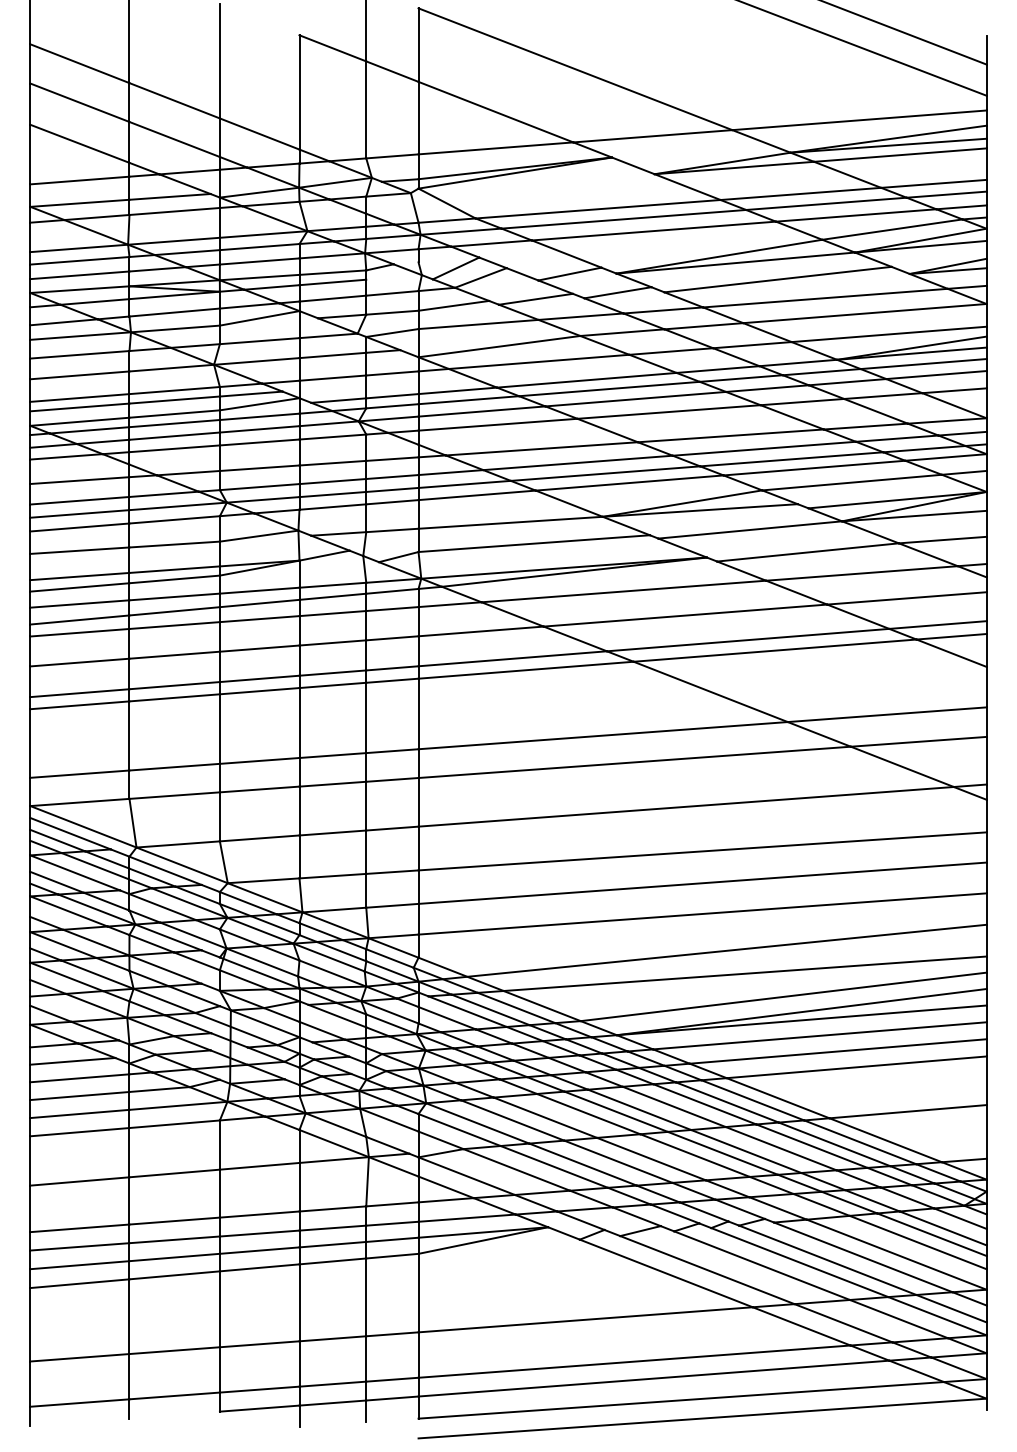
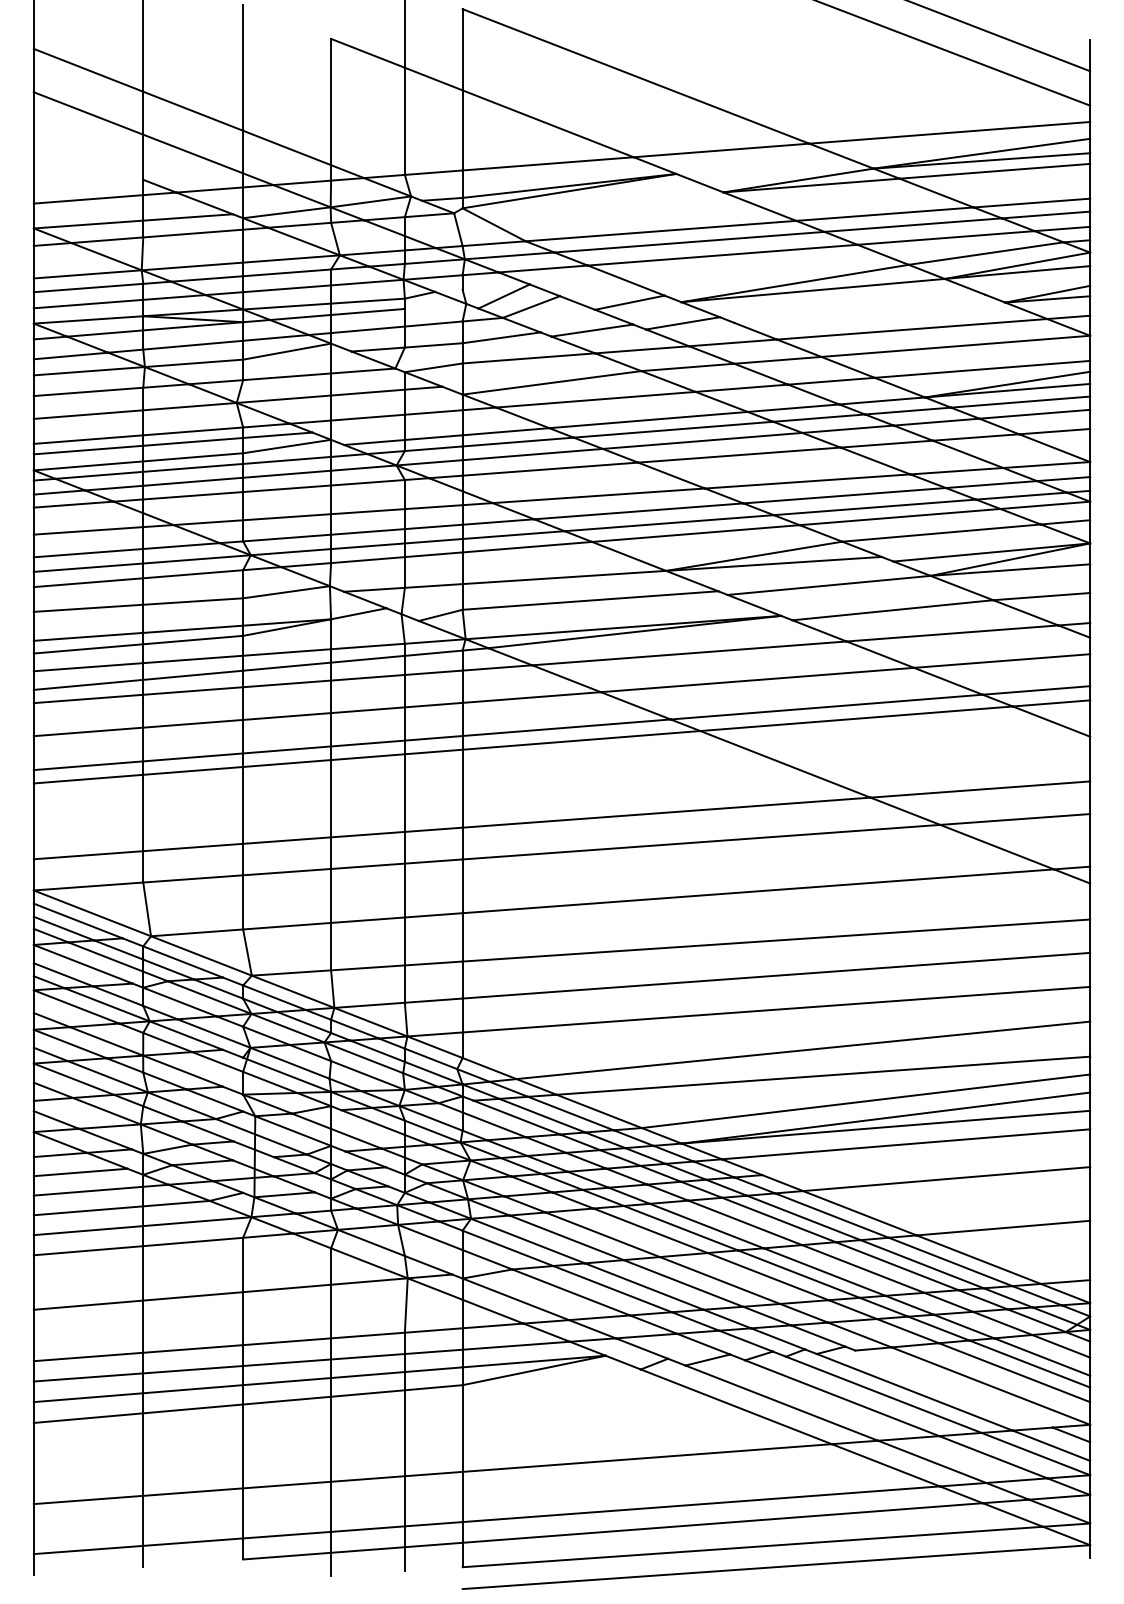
line: (79, 143) -> (88, 158), removed
line: (777, 279) -> (859, 308), removed
line: (837, 1051) -> (925, 1161), removed
line: (863, 1257) -> (954, 1389), removed

